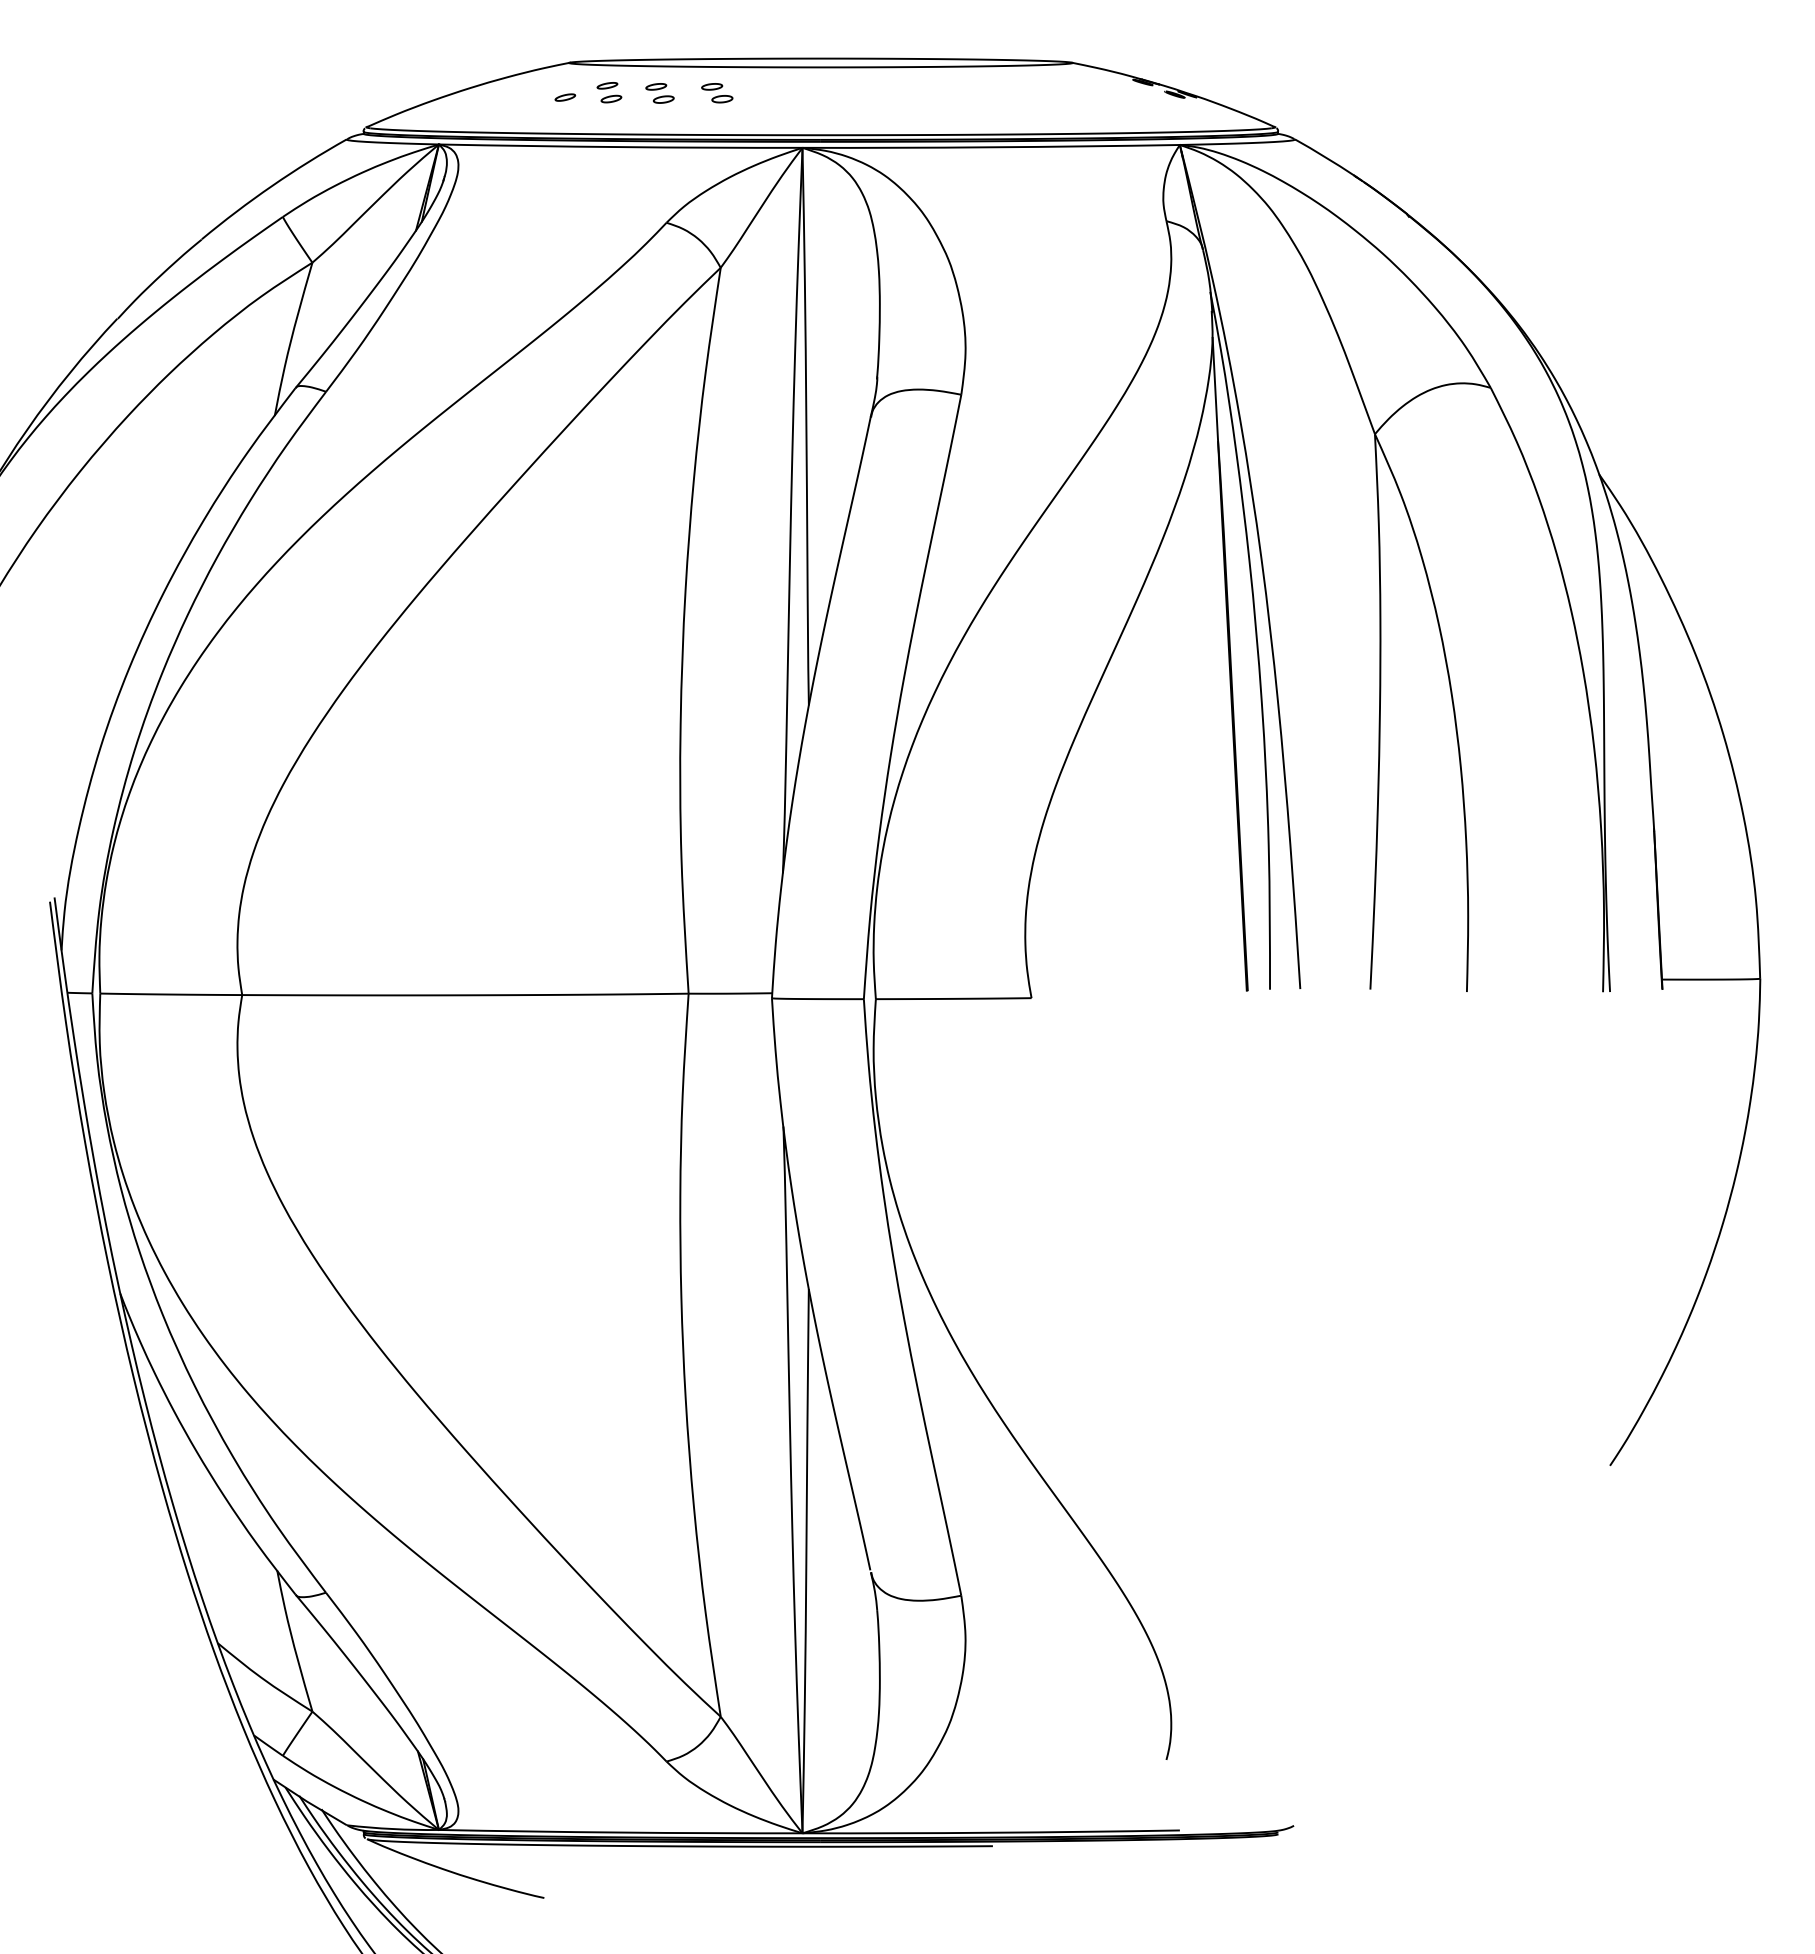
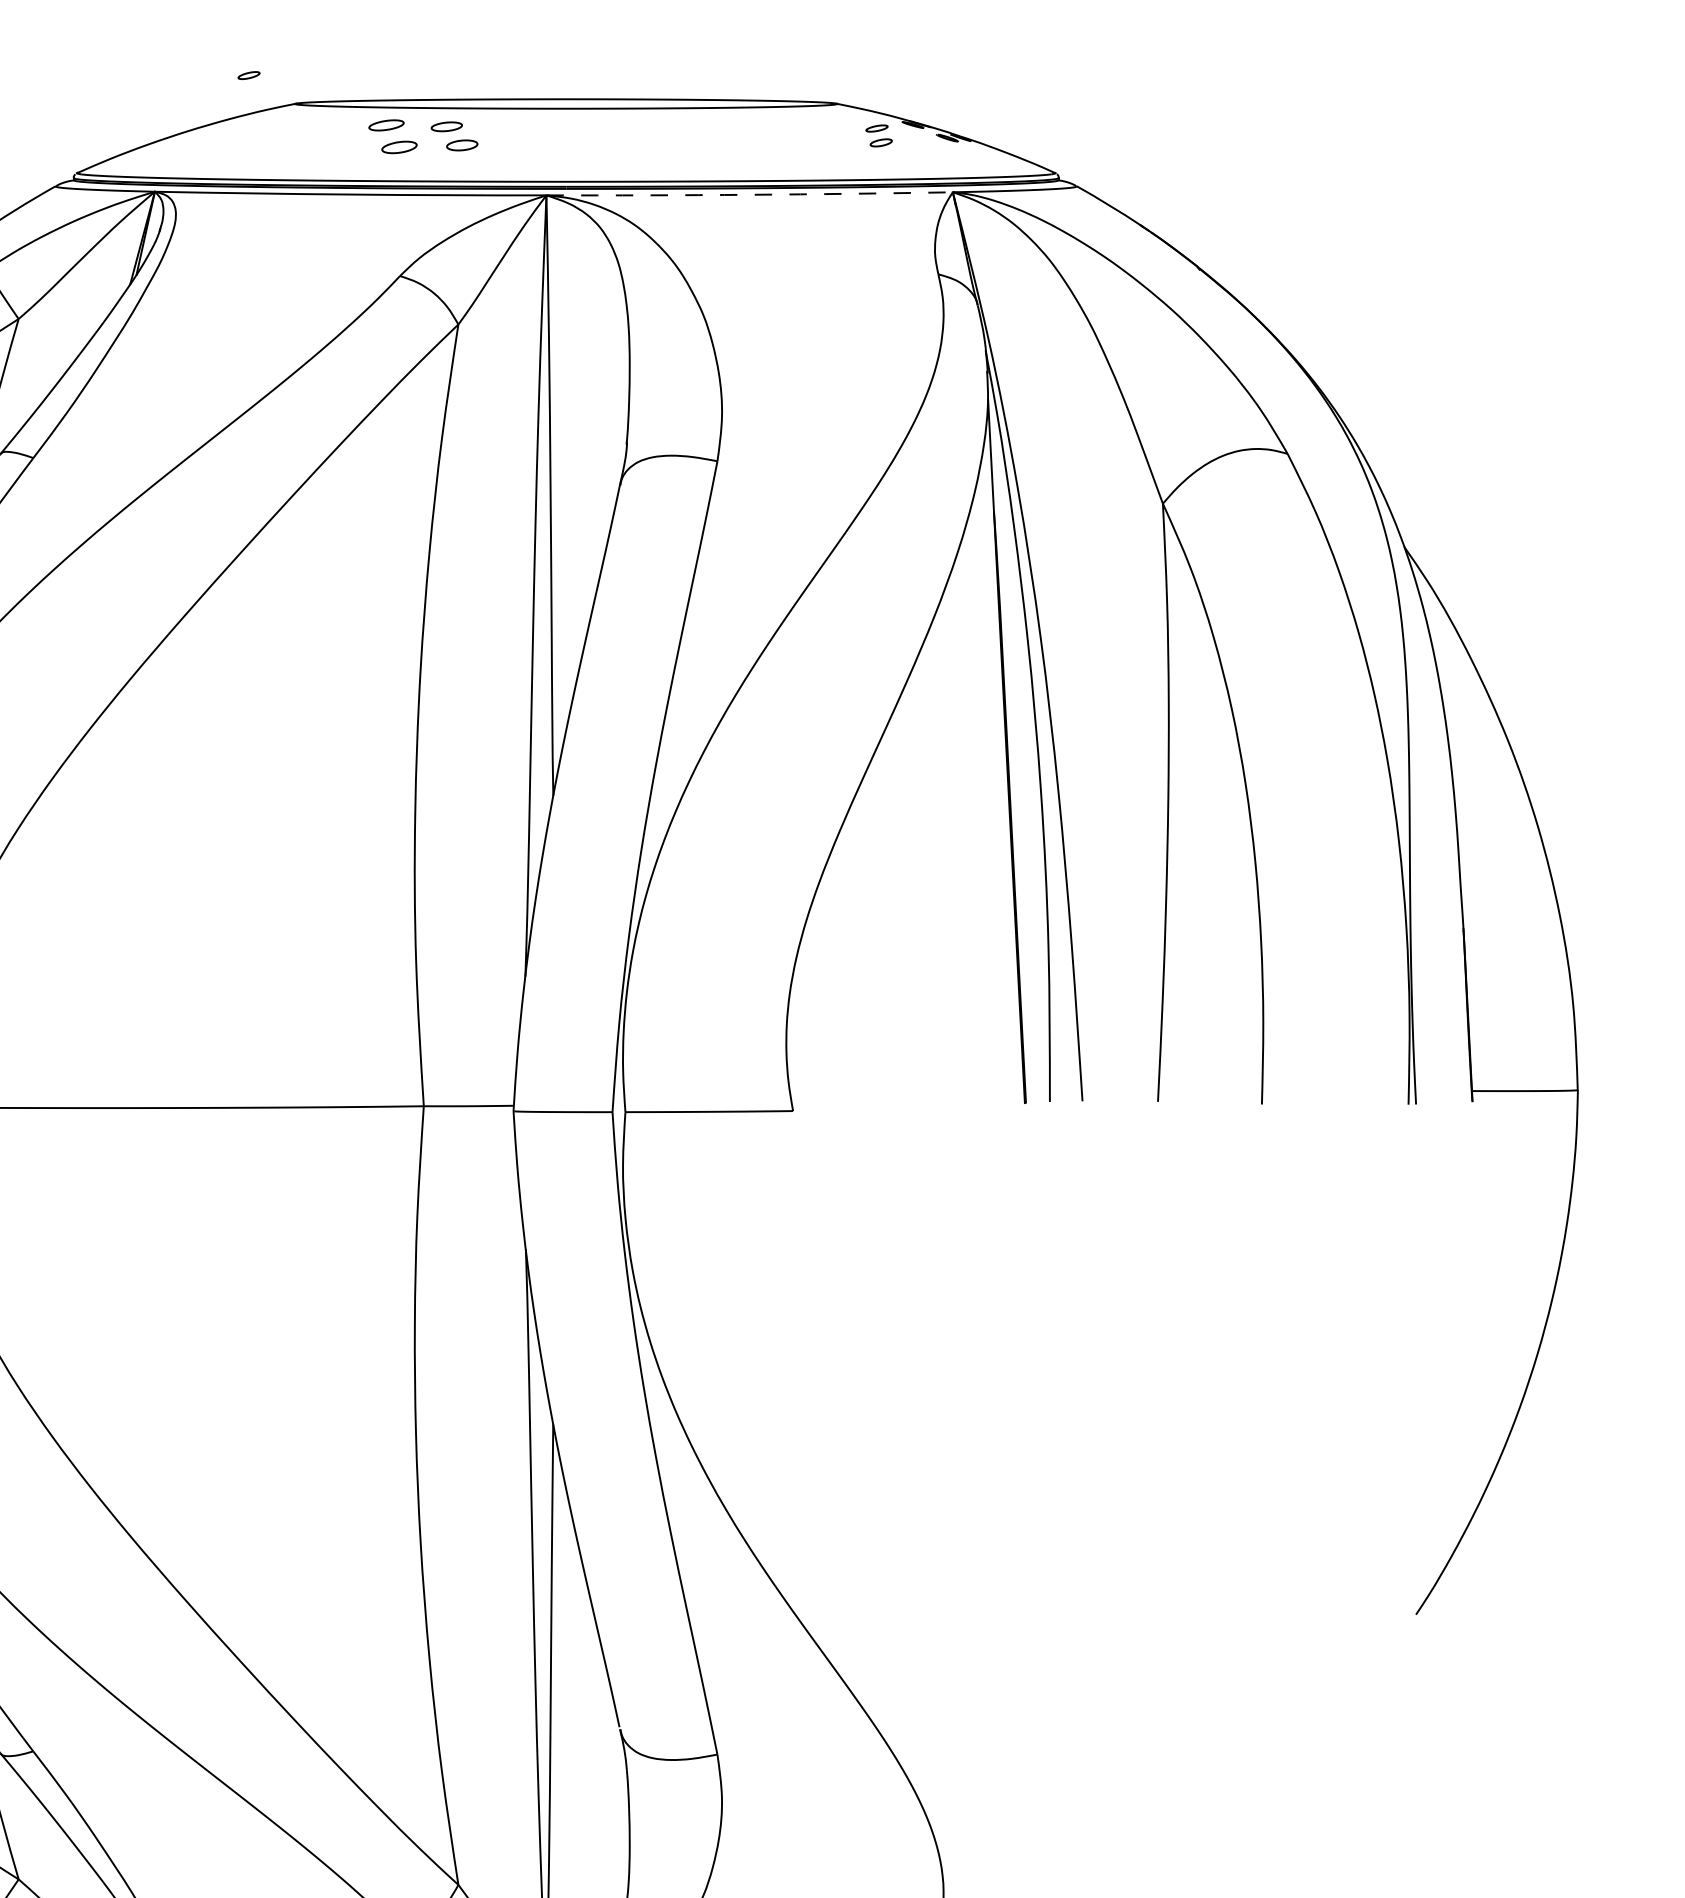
part: (609, 92) -> (879, 135), moved
part: (659, 93) -> (392, 136), size x1.6
part: (717, 93) -> (454, 136), size x1.4
part: (565, 97) -> (249, 75), moved
arc: (991, 147) -> (749, 194), solid -> dashed

